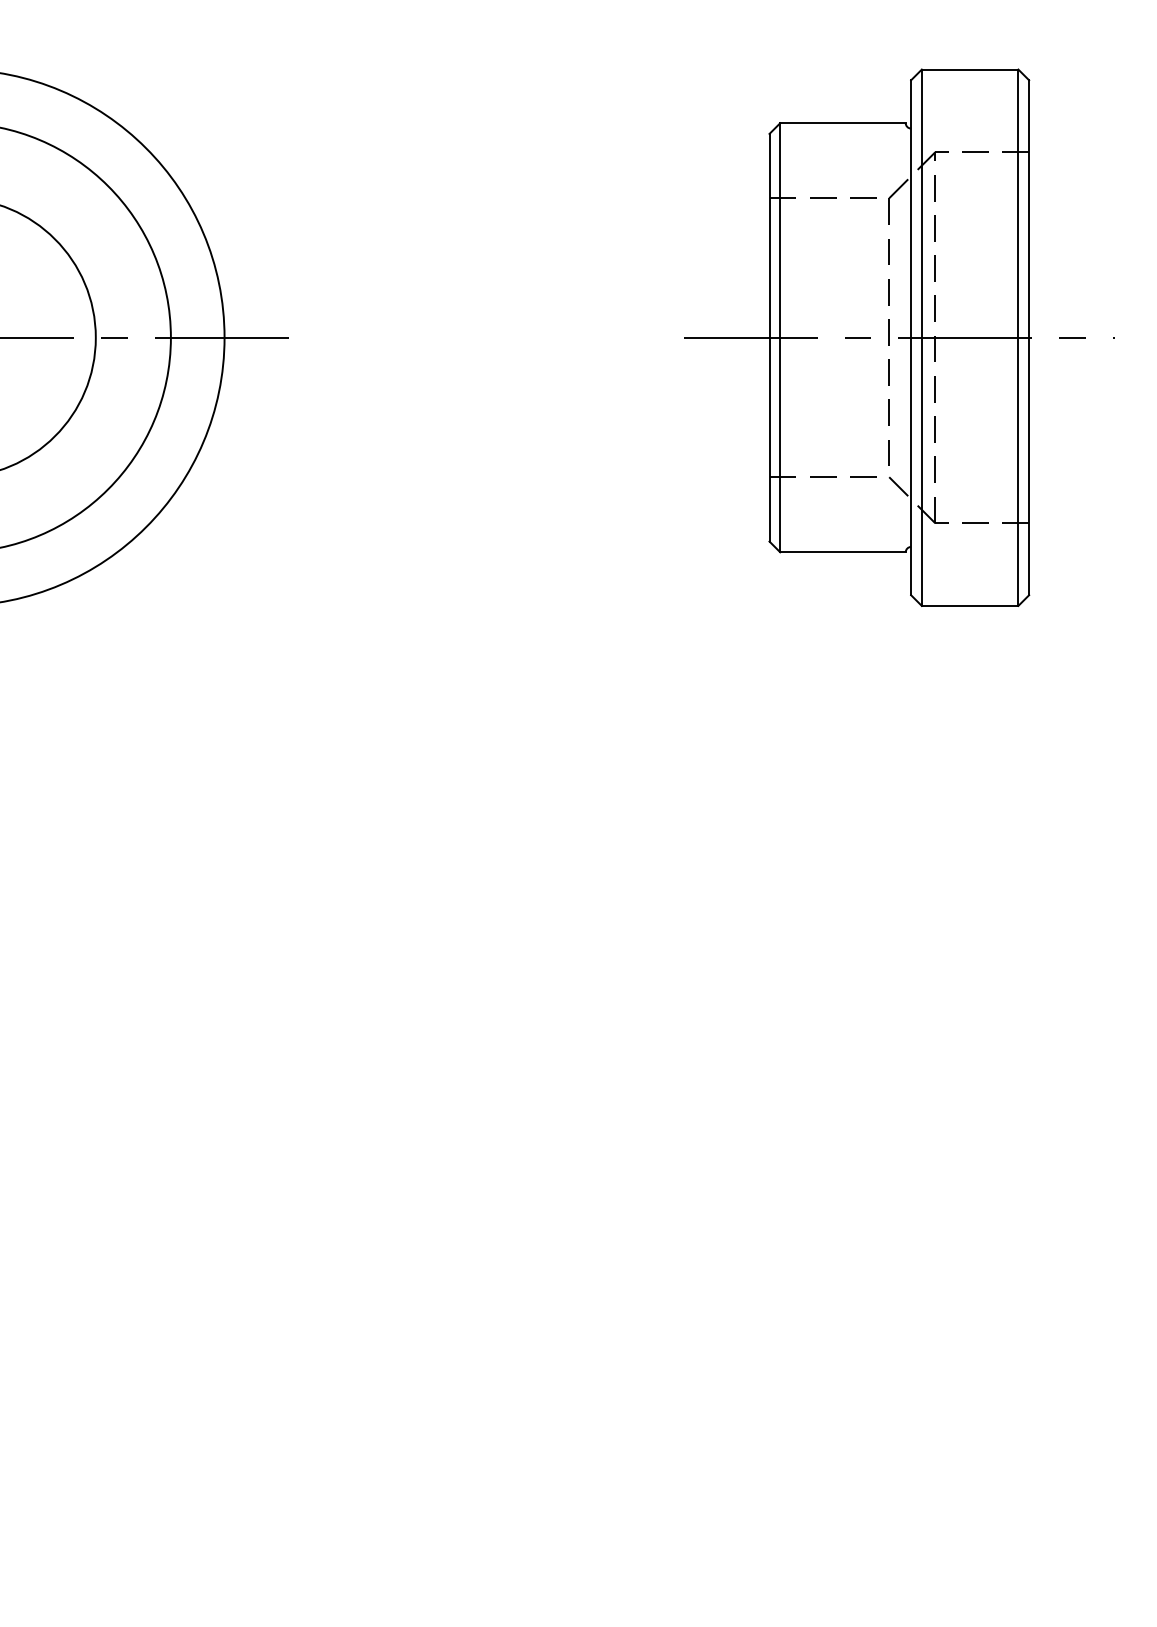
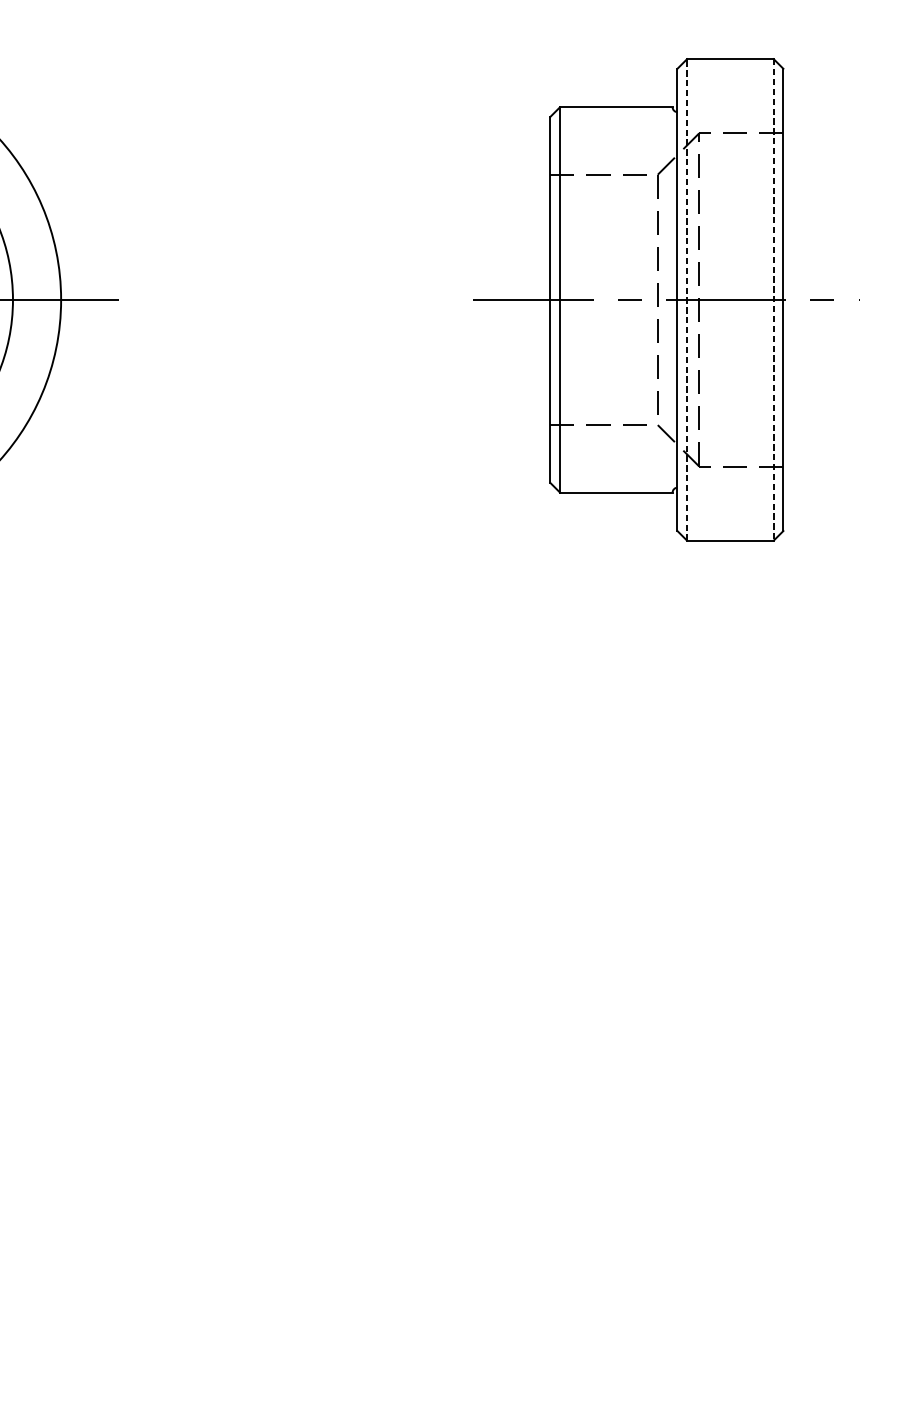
line: (921, 337) -> (686, 299), solid -> dashed
line: (1018, 338) -> (773, 300), solid -> dashed

